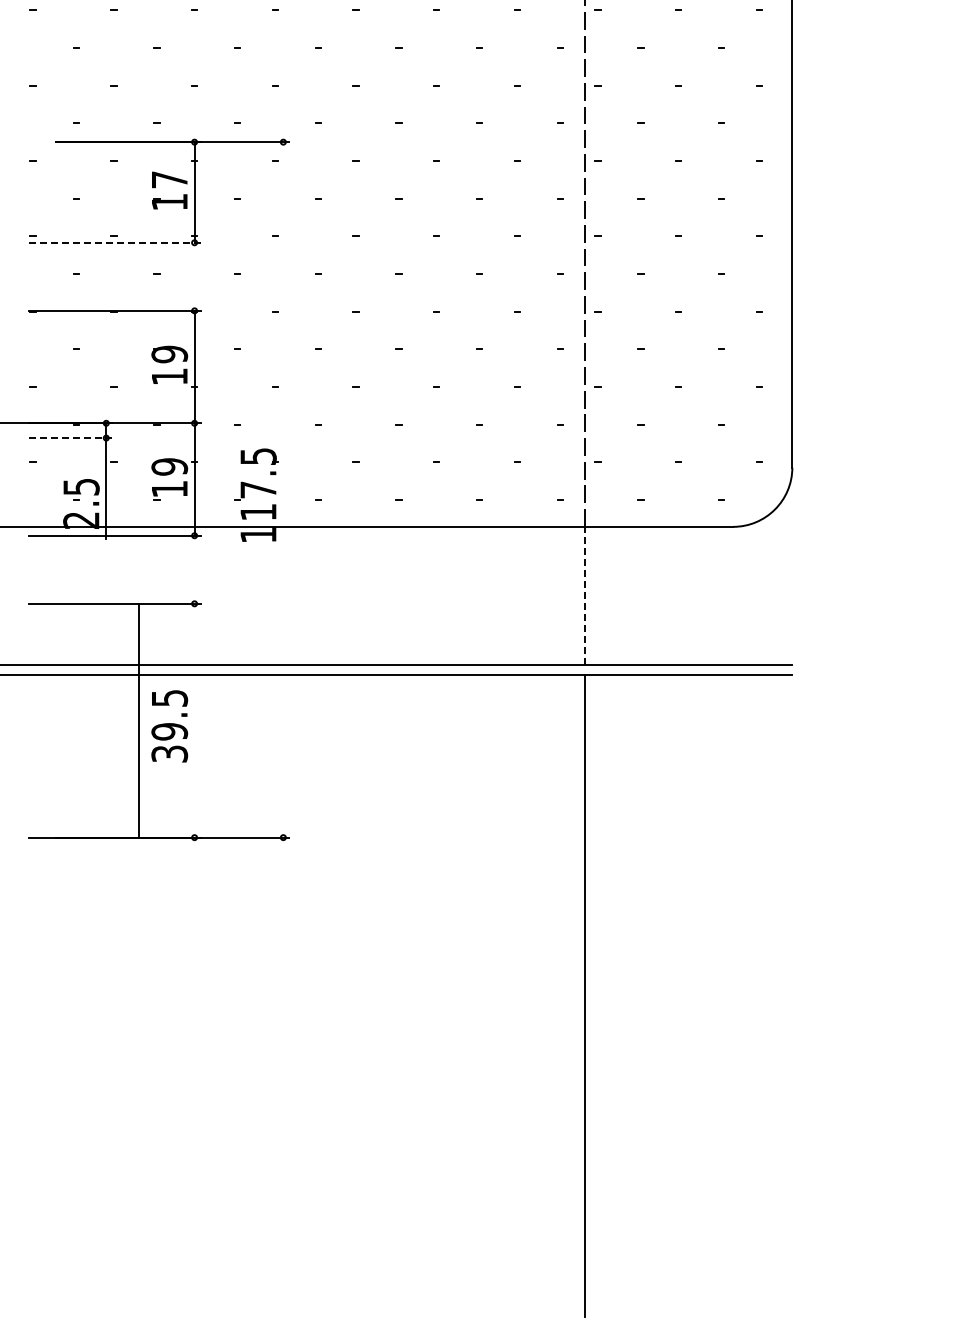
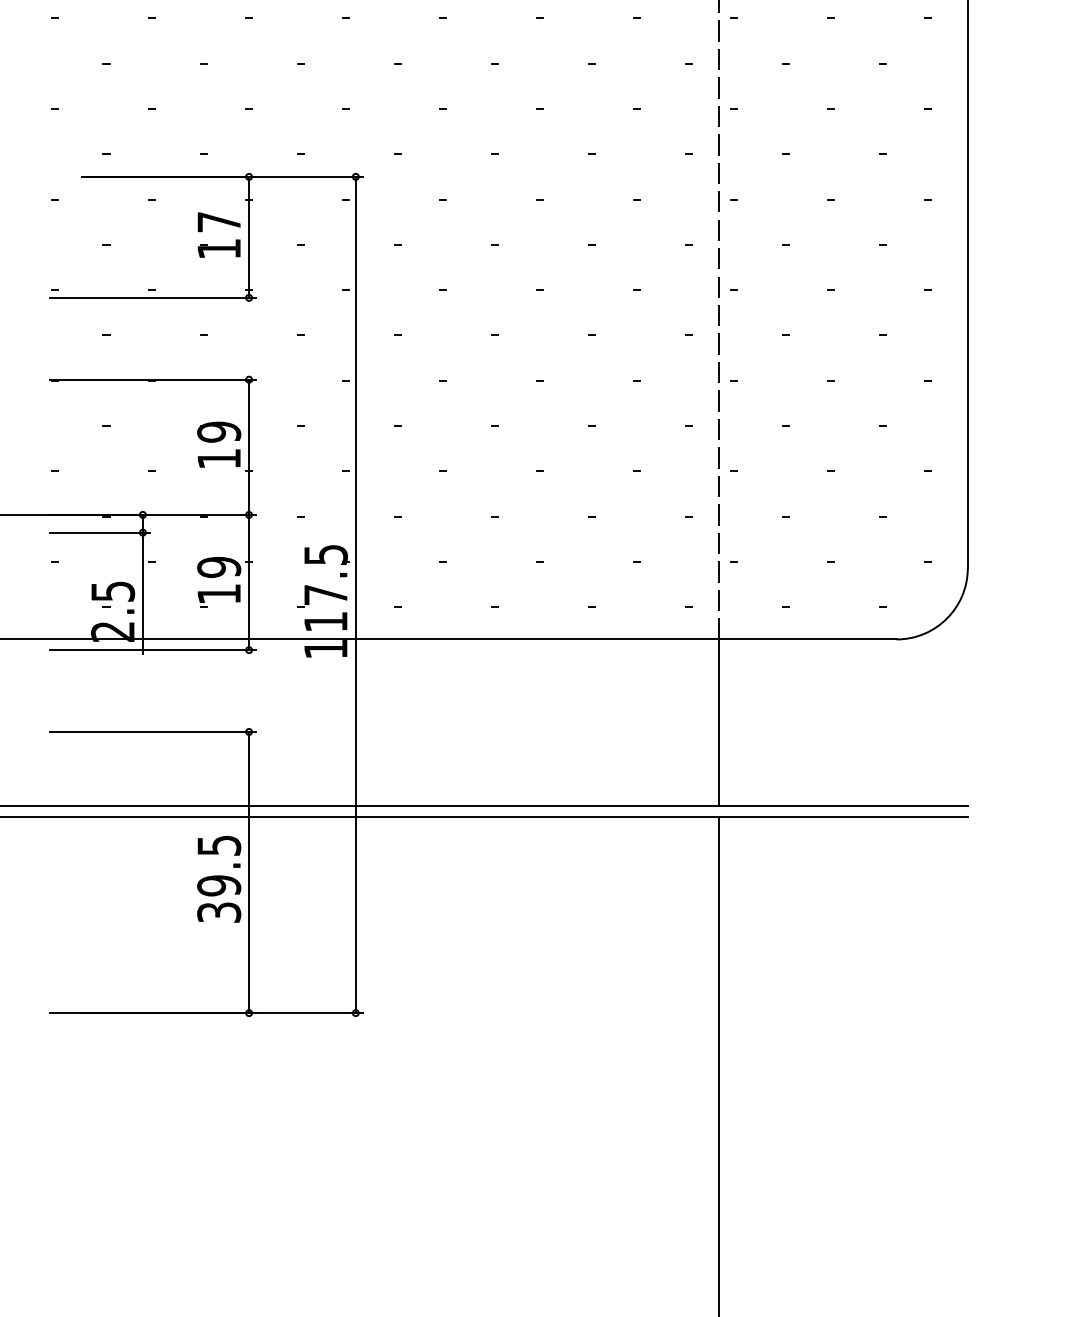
line: (114, 242) -> (152, 297), dashed -> solid
line: (70, 438) -> (99, 533), dashed -> solid
line: (283, 489) -> (355, 594), added
line: (585, 595) -> (719, 721), dashed -> solid
line: (138, 720) -> (248, 872), moved

